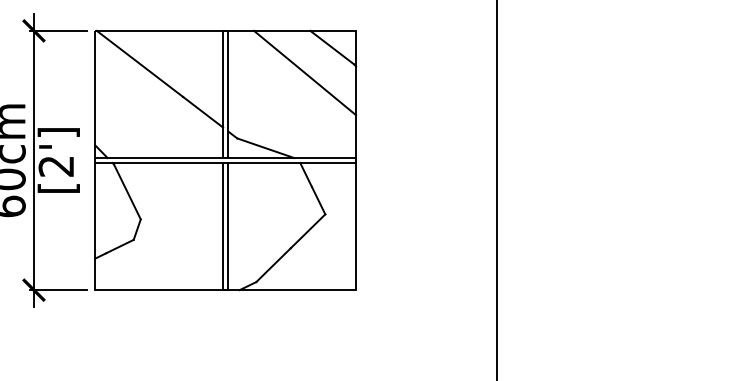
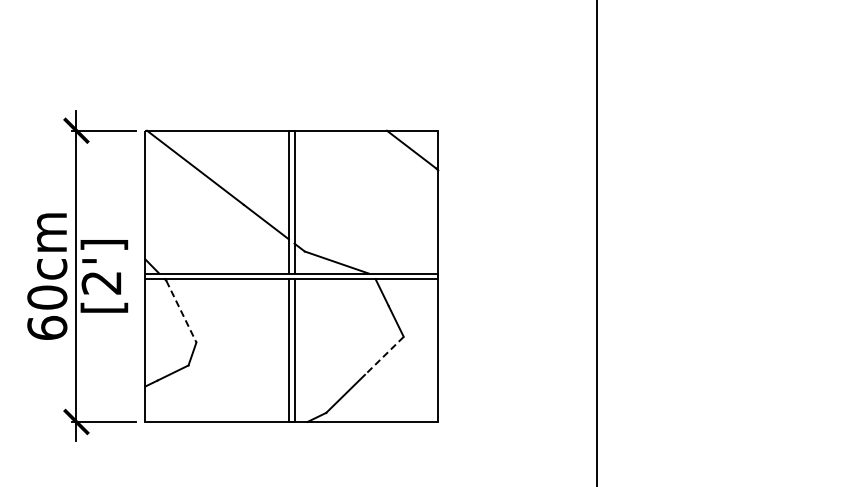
line: (304, 72) -> (380, 177), removed
line: (127, 192) -> (181, 312), solid -> dashed
line: (308, 231) -> (384, 356), solid -> dashed

